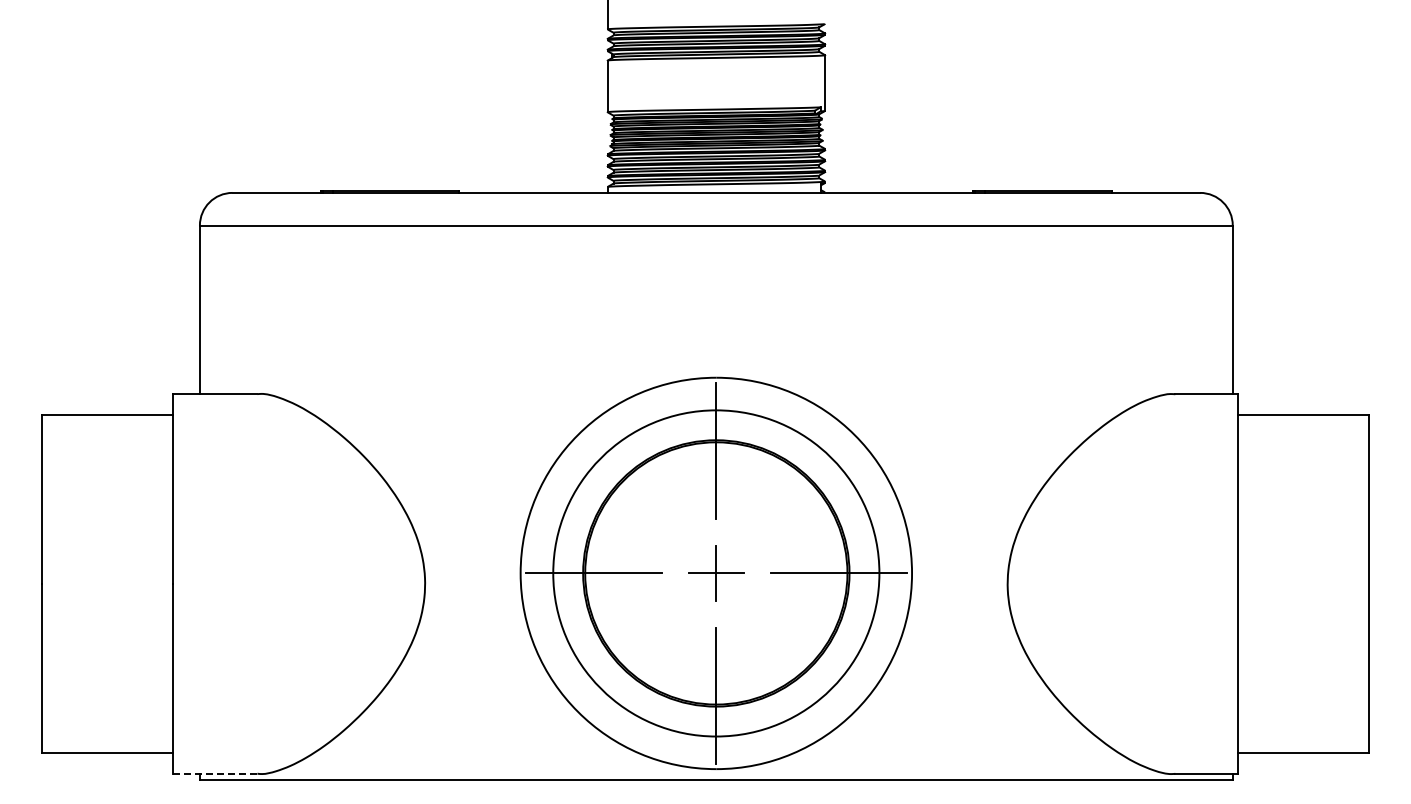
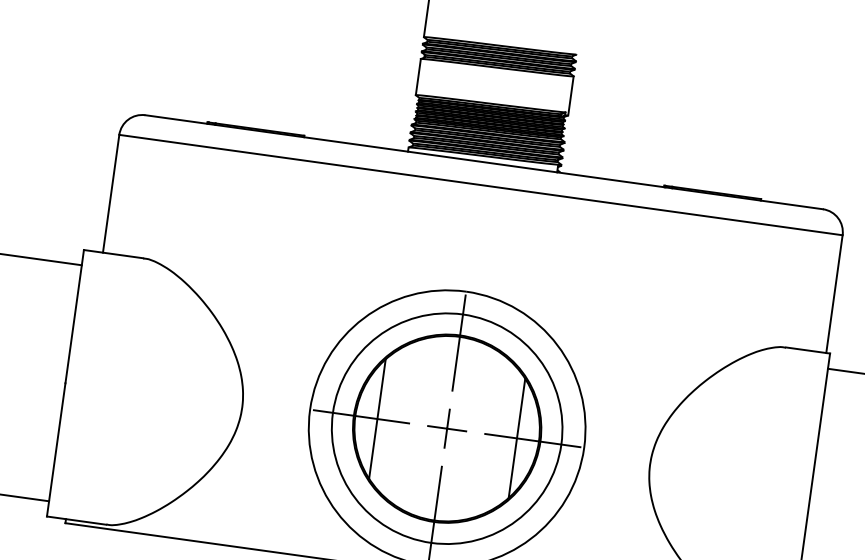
line: (616, 573) -> (377, 419), added
line: (816, 573) -> (517, 438), added
line: (215, 774) -> (76, 520), dashed -> solid

